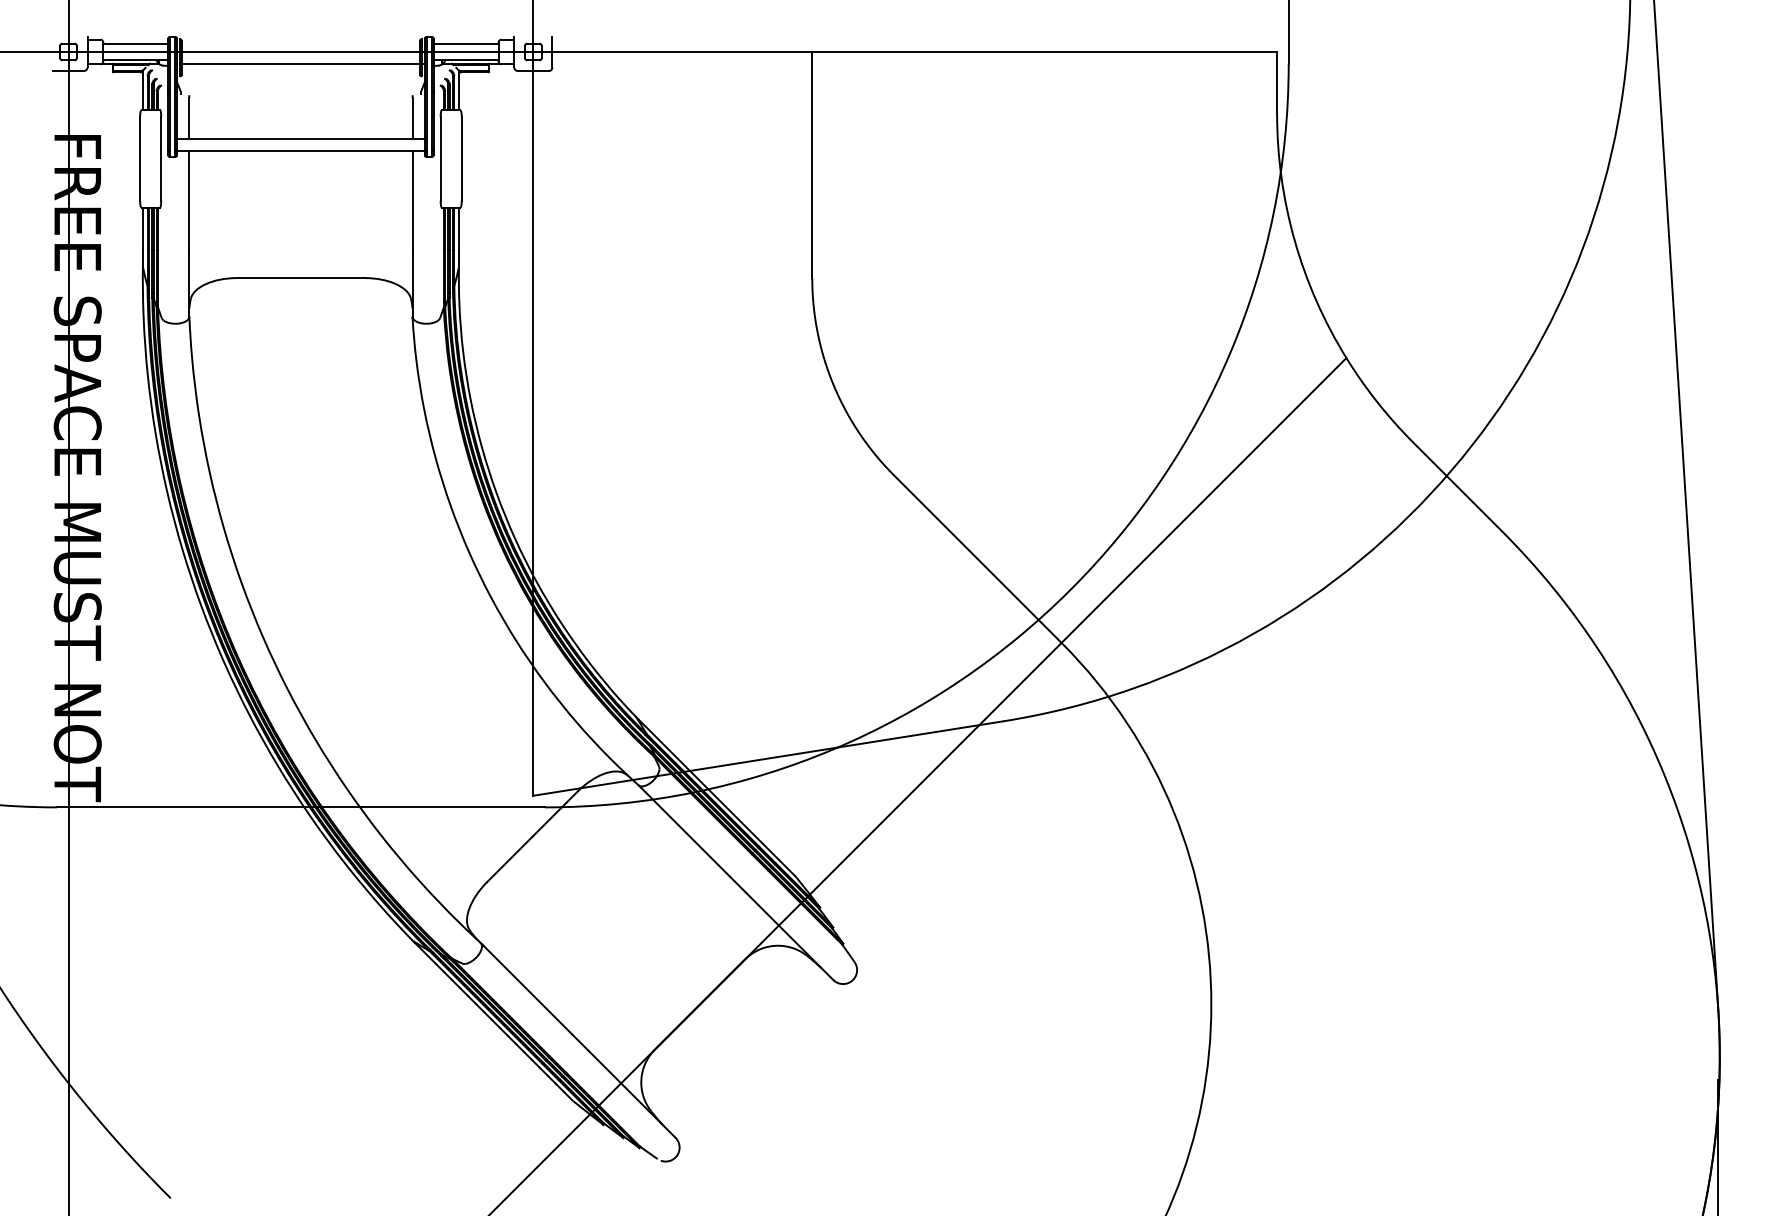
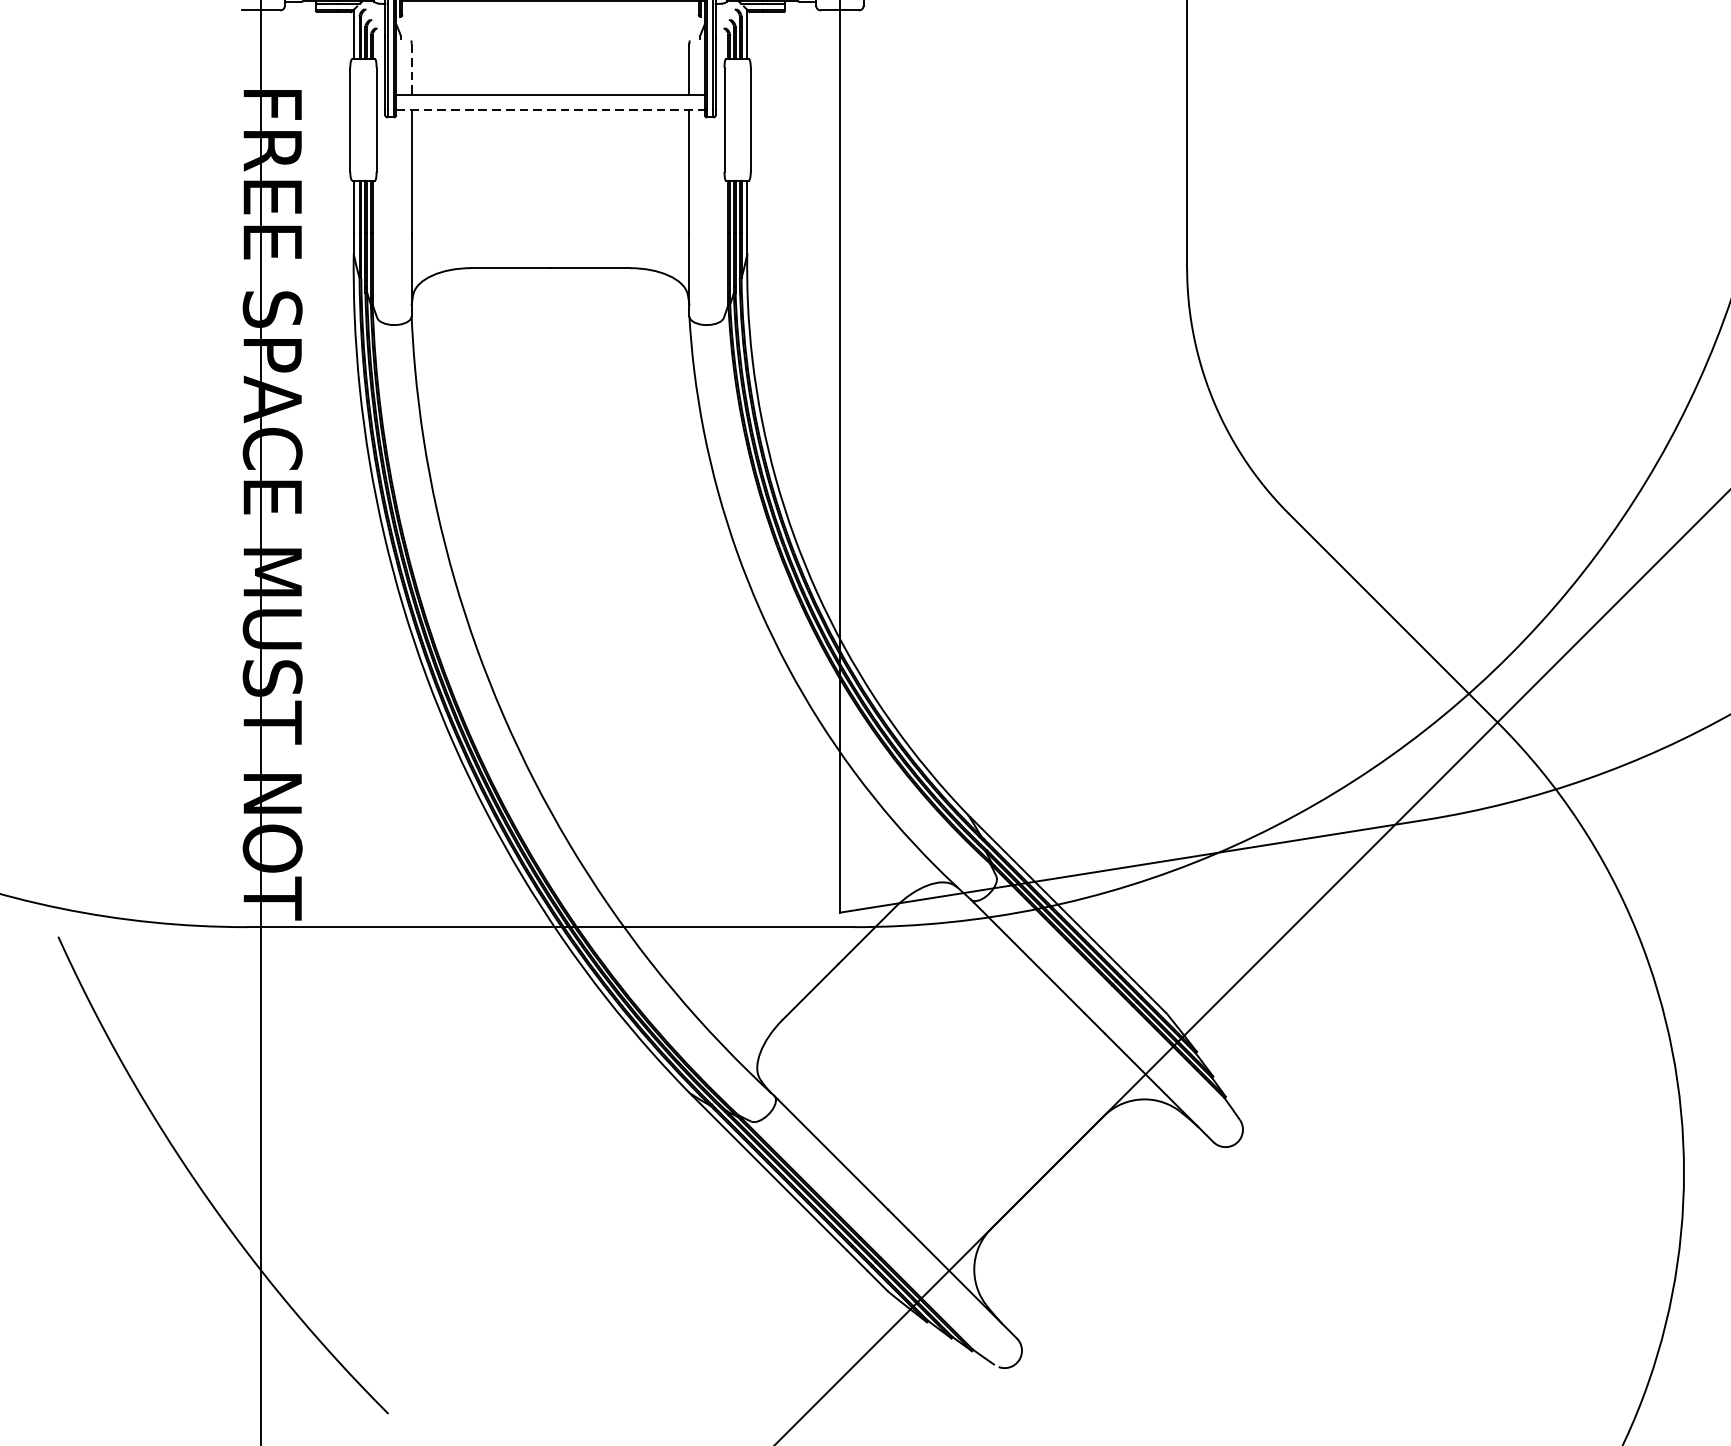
line: (189, 118) -> (411, 69), solid -> dashed
line: (300, 151) -> (549, 110), solid -> dashed

